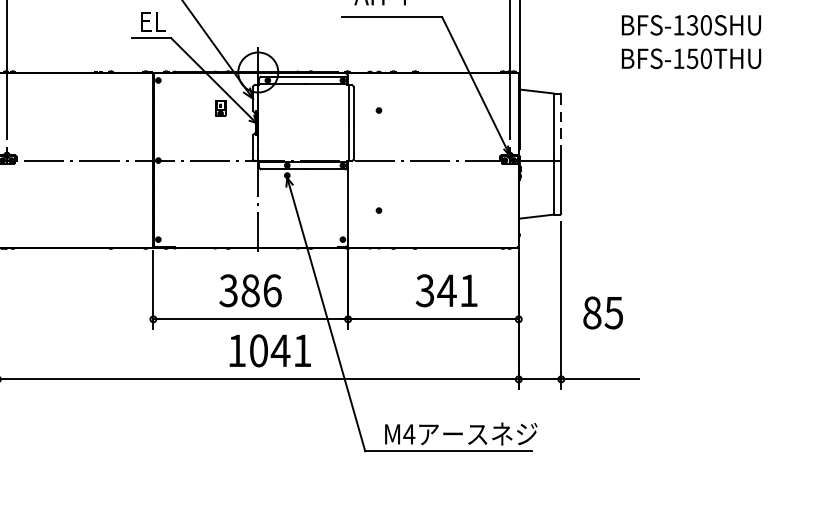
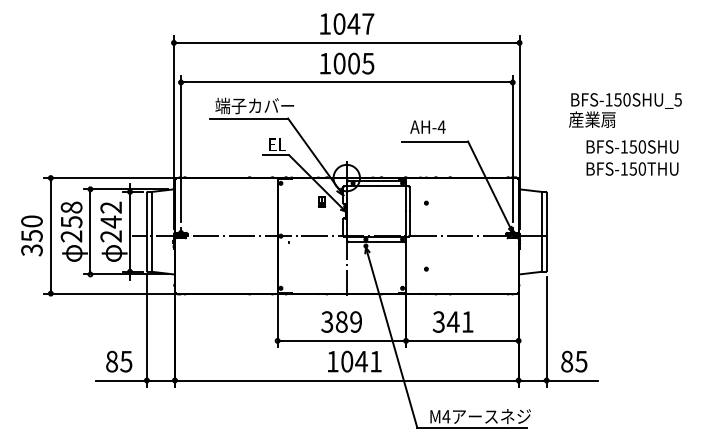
text: (692, 24) -> (633, 146), BFS-130SHU -> BFS-150SHU
line: (561, 124) -> (546, 212), dashed -> solid
text: (272, 289) -> (356, 321), 386 -> 389
text: (445, 289) -> (452, 321), moved
text: (603, 312) -> (574, 361), moved

